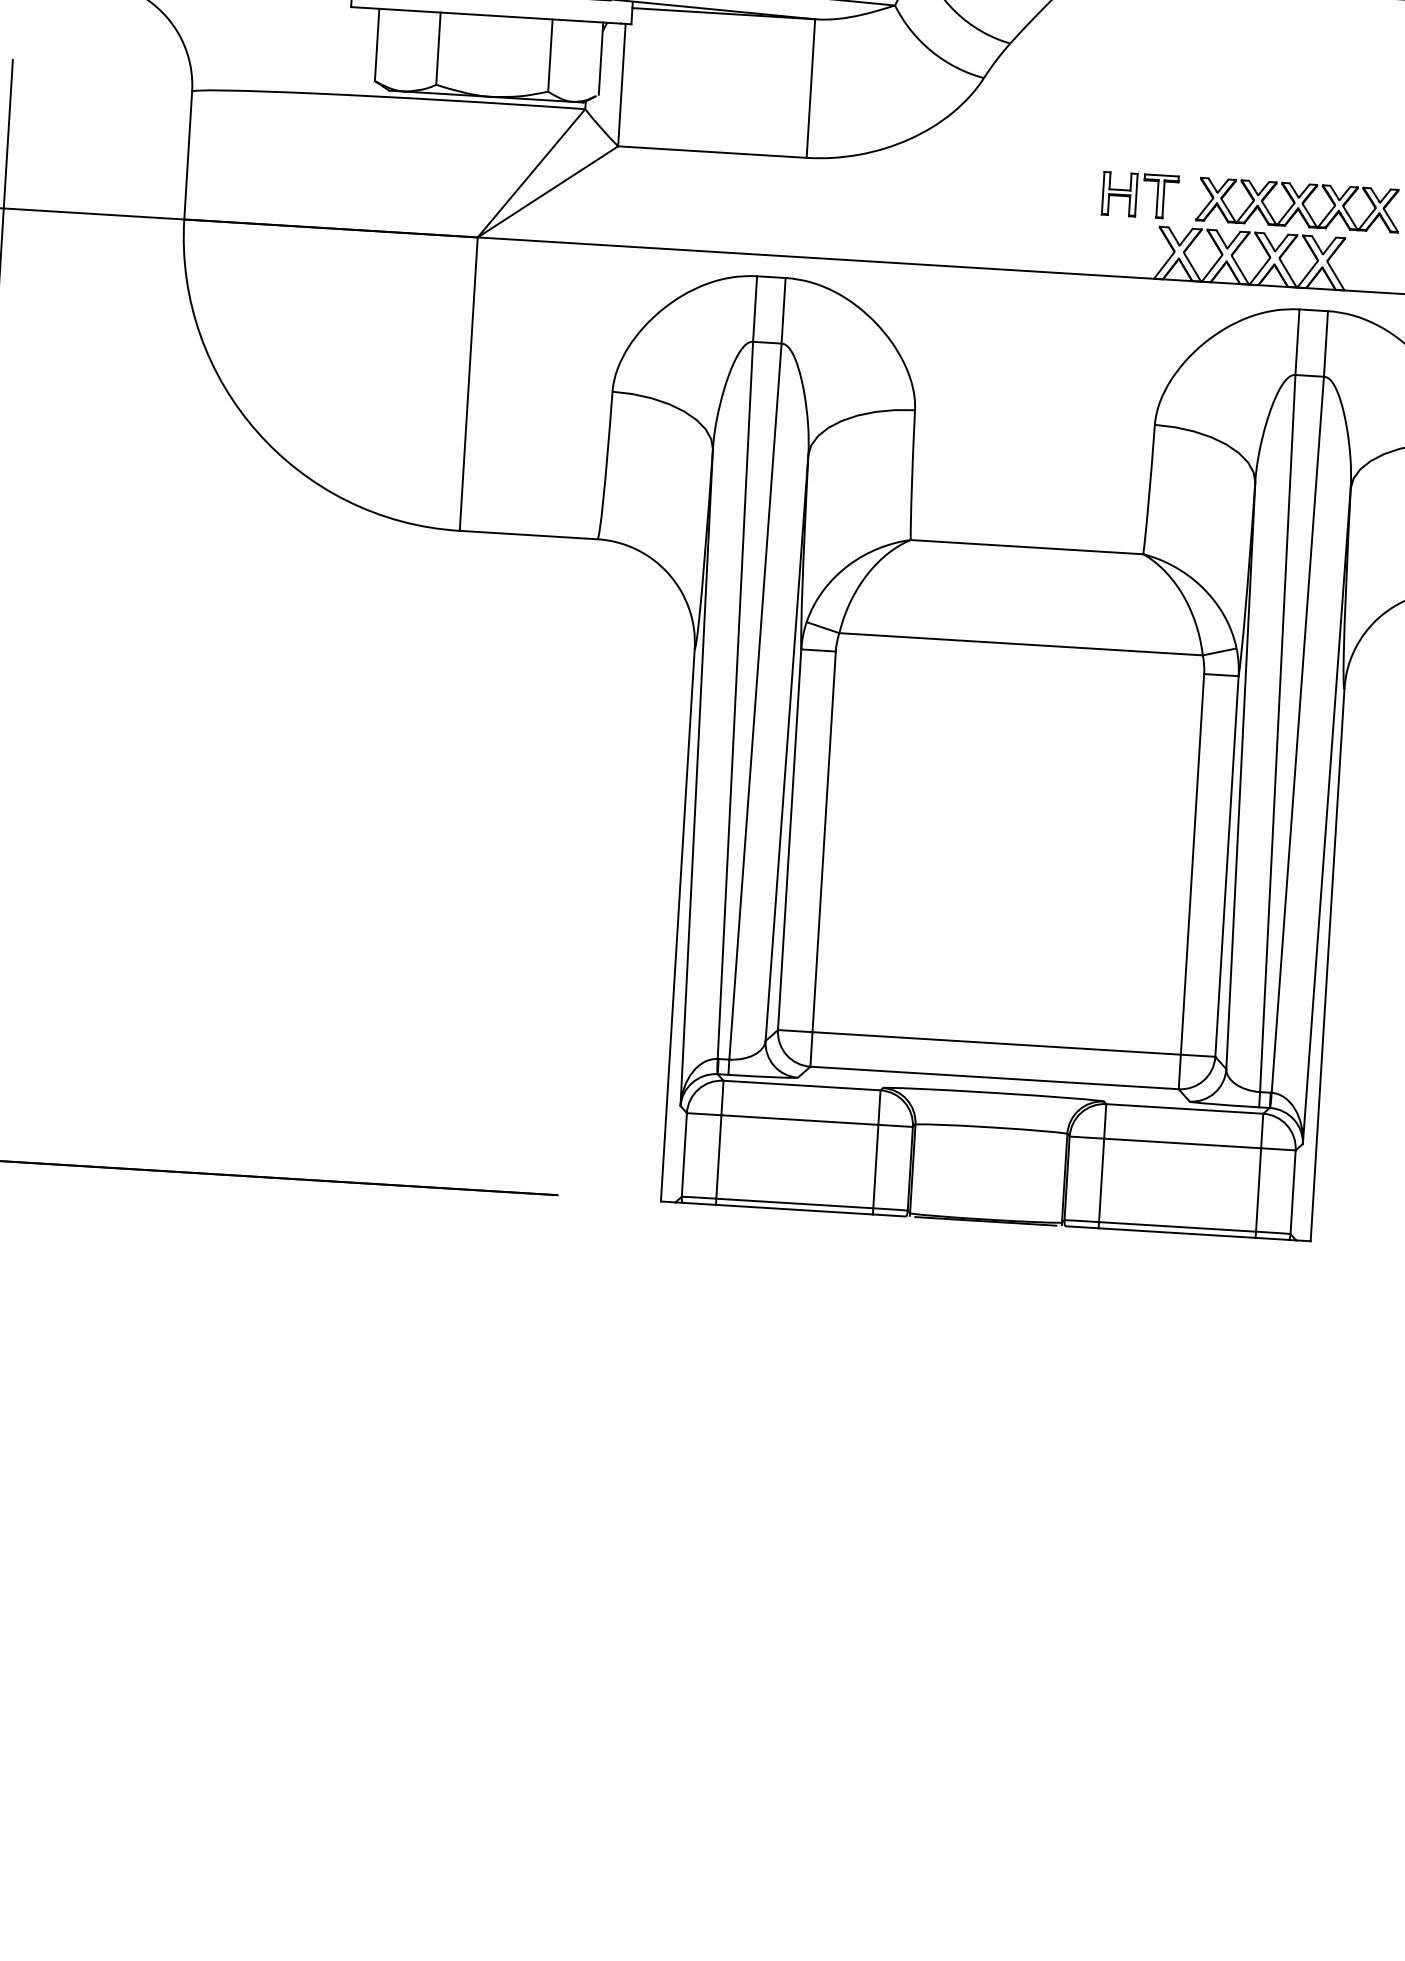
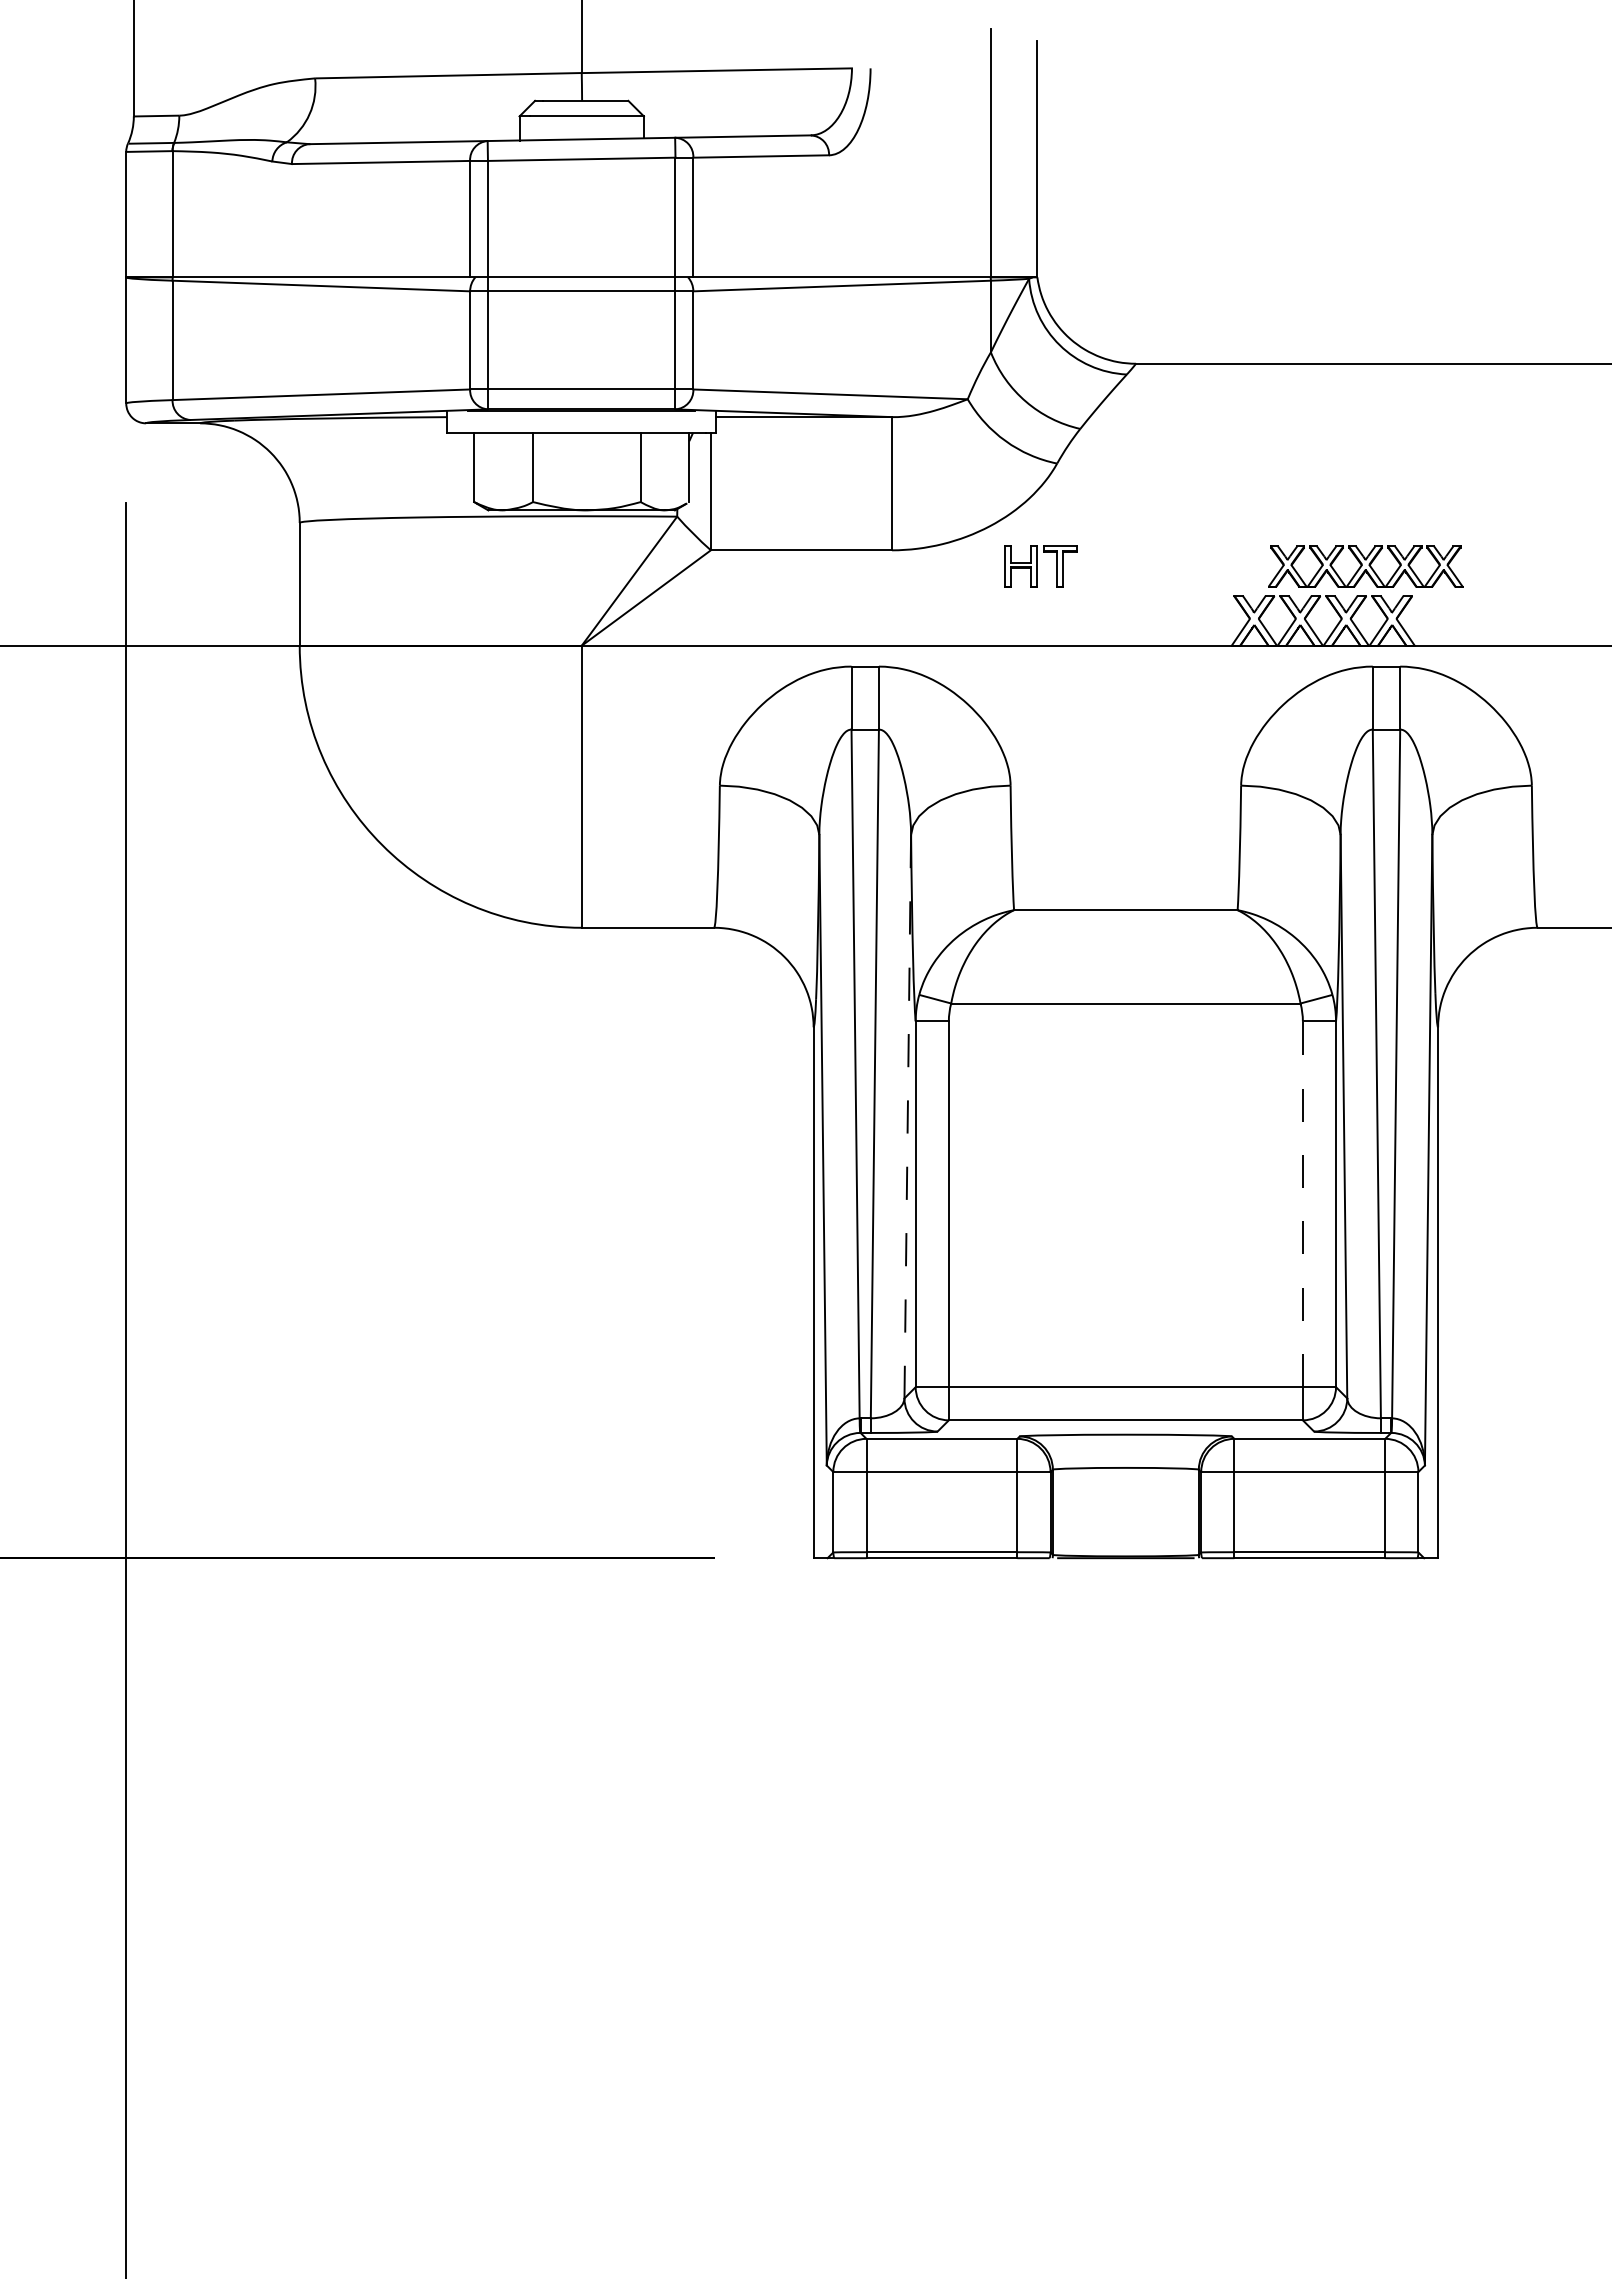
part: (1140, 195) -> (1040, 566), moved
line: (786, 747) -> (907, 1116), solid -> dashed
line: (1192, 864) -> (1302, 1204), solid -> dashed

